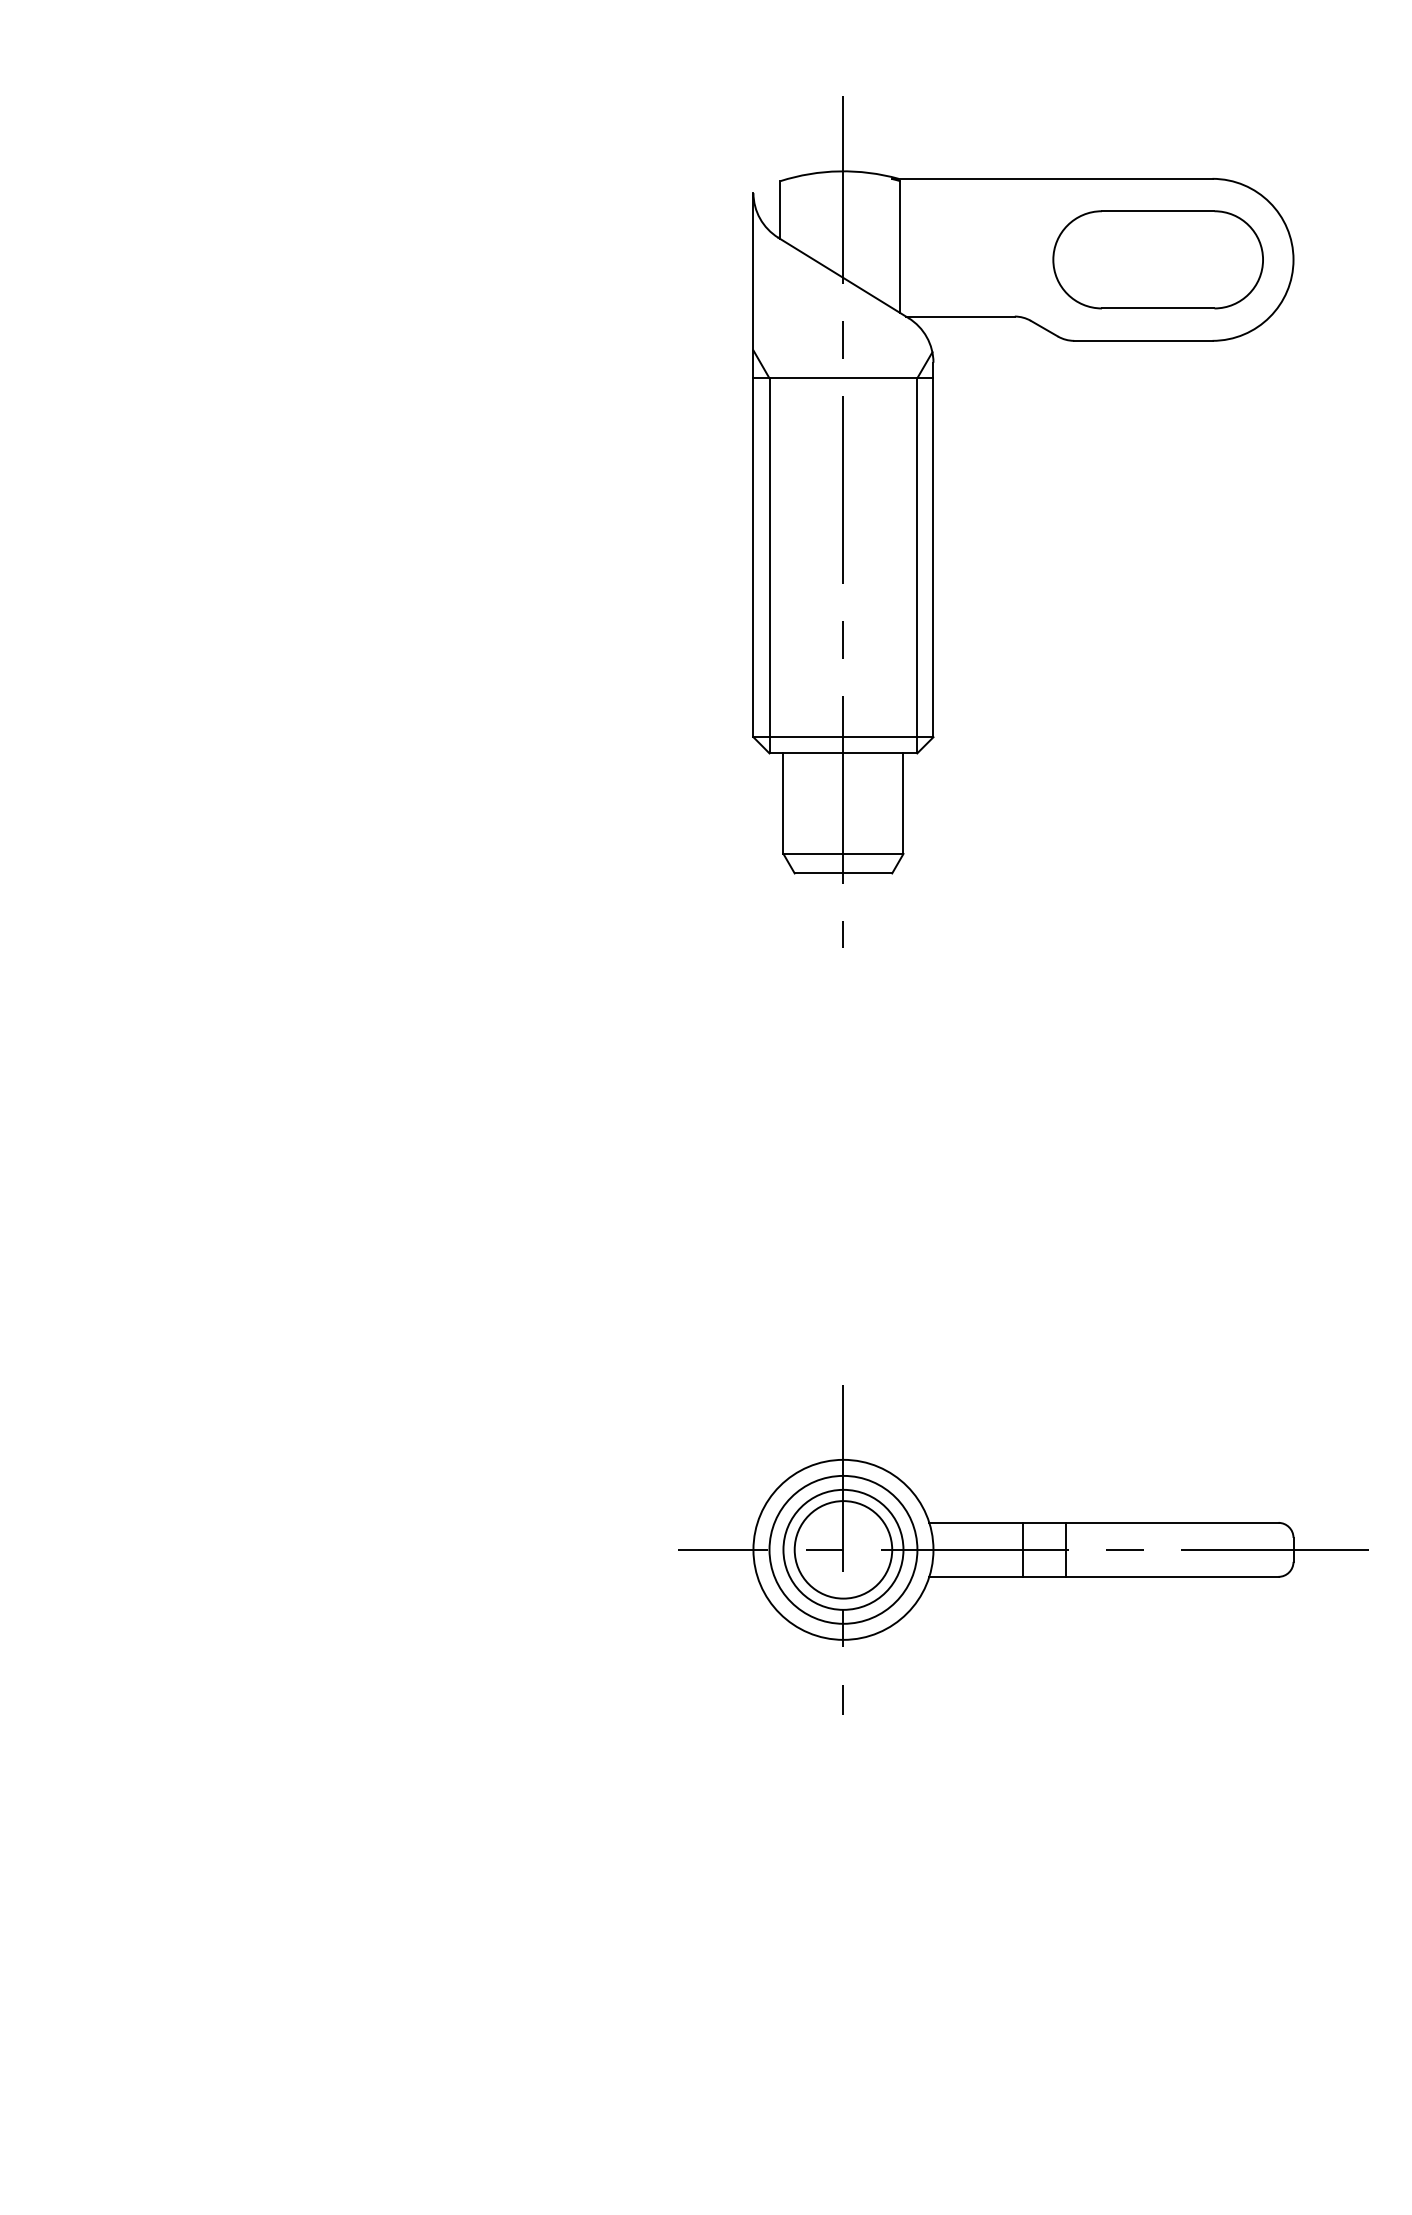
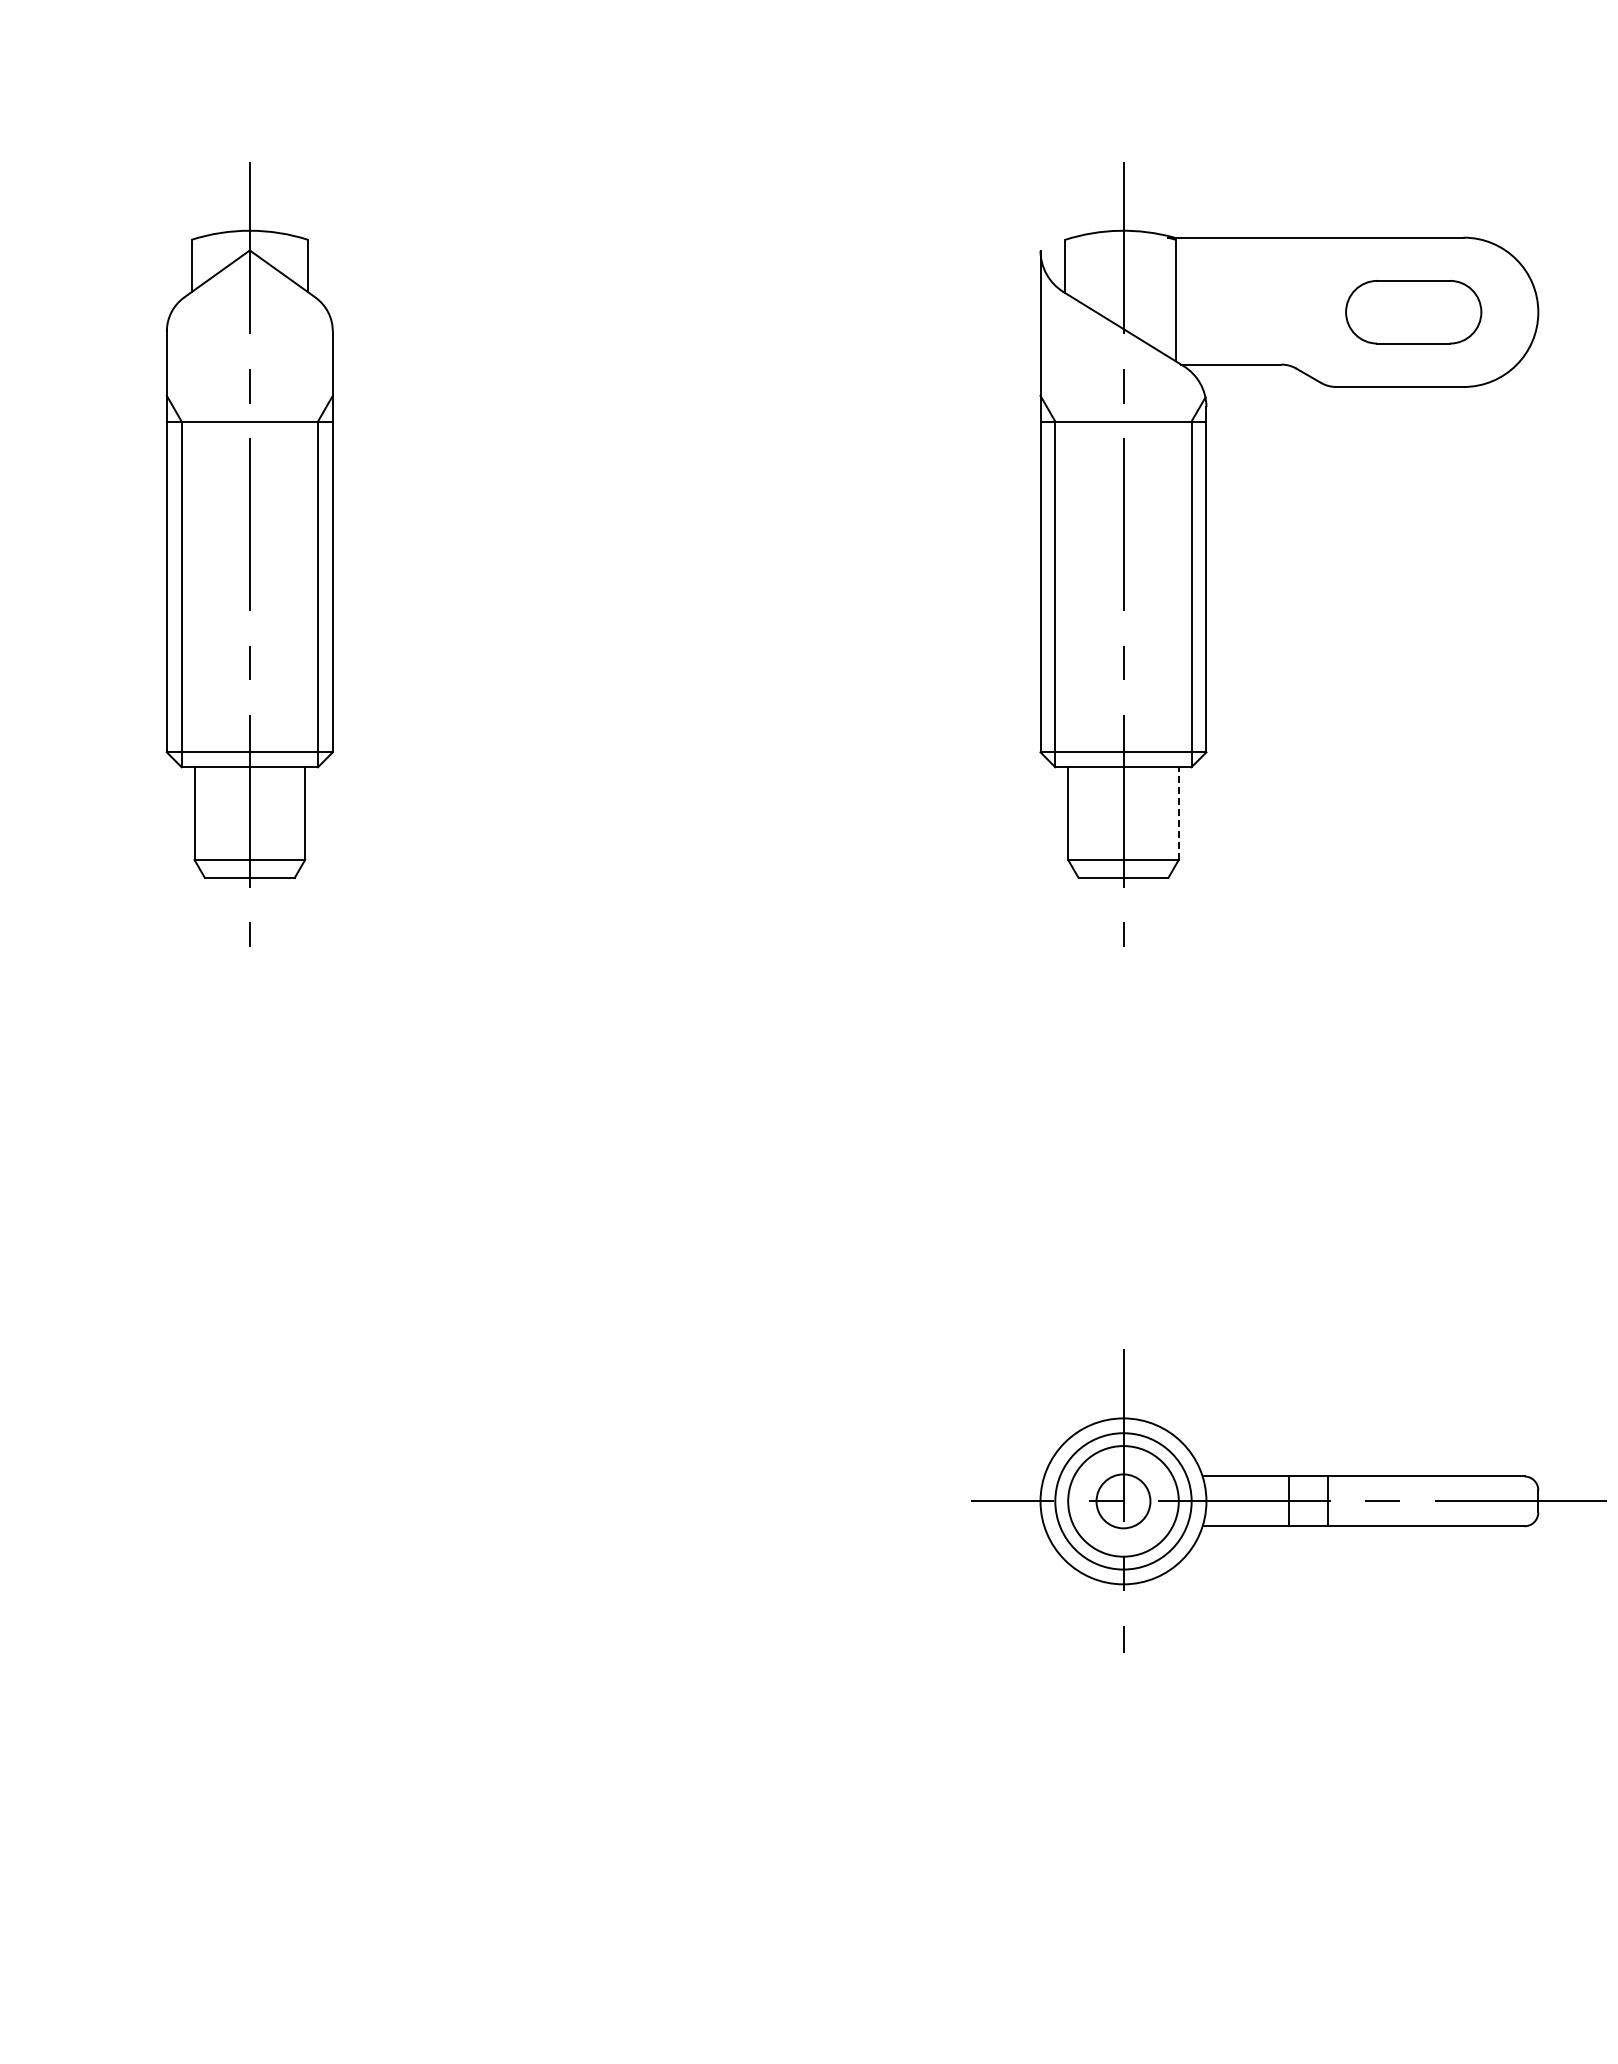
part: (1158, 258) -> (1413, 311), size x0.7
line: (903, 803) -> (1178, 813), solid -> dashed
circle: (843, 1549) -> (1123, 1501), size x0.6

